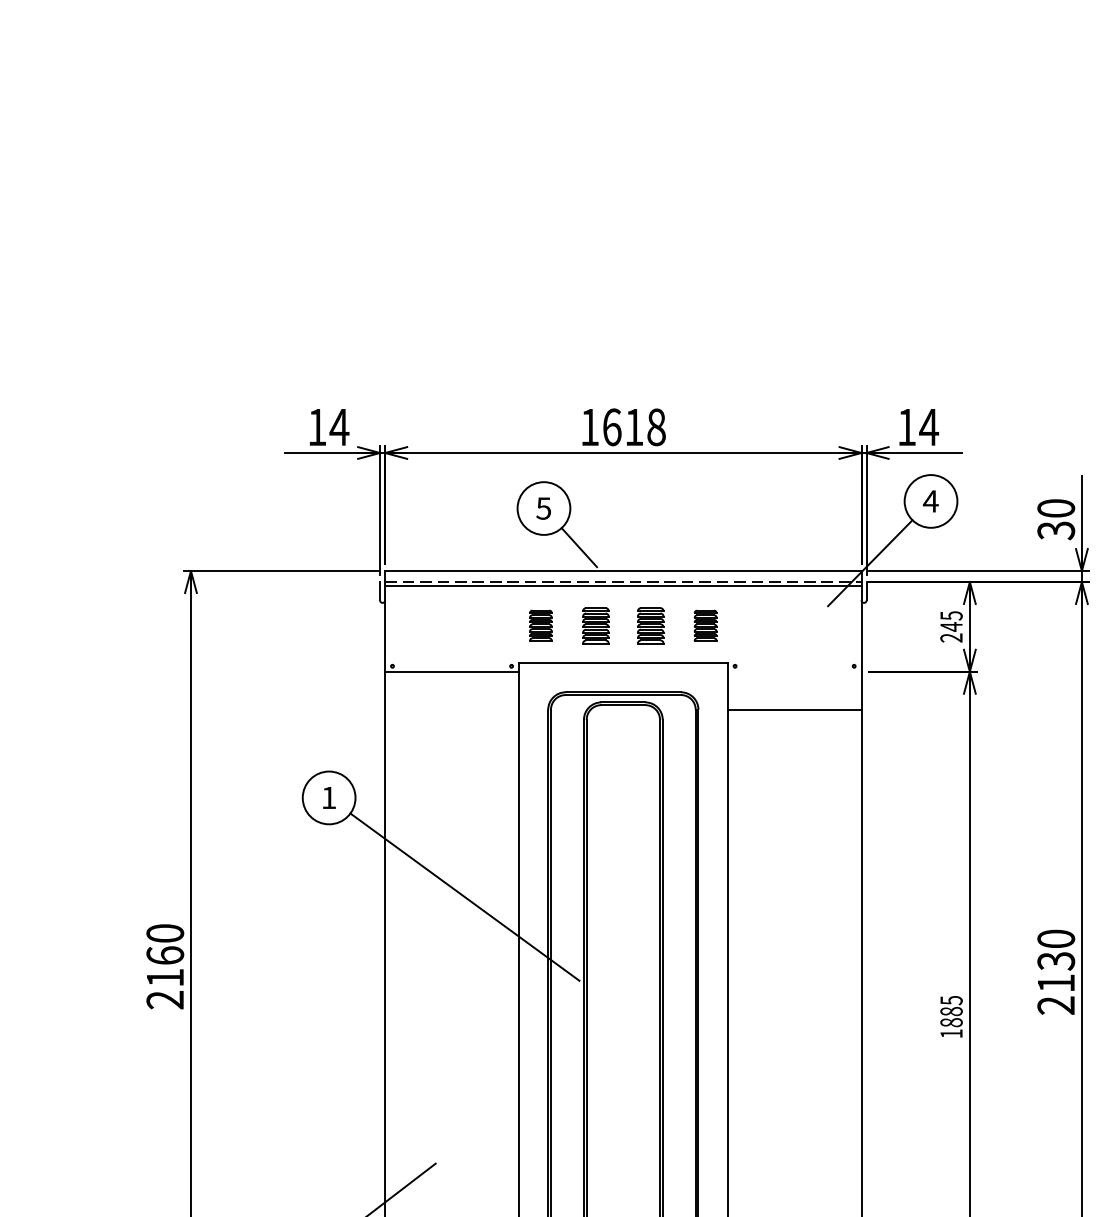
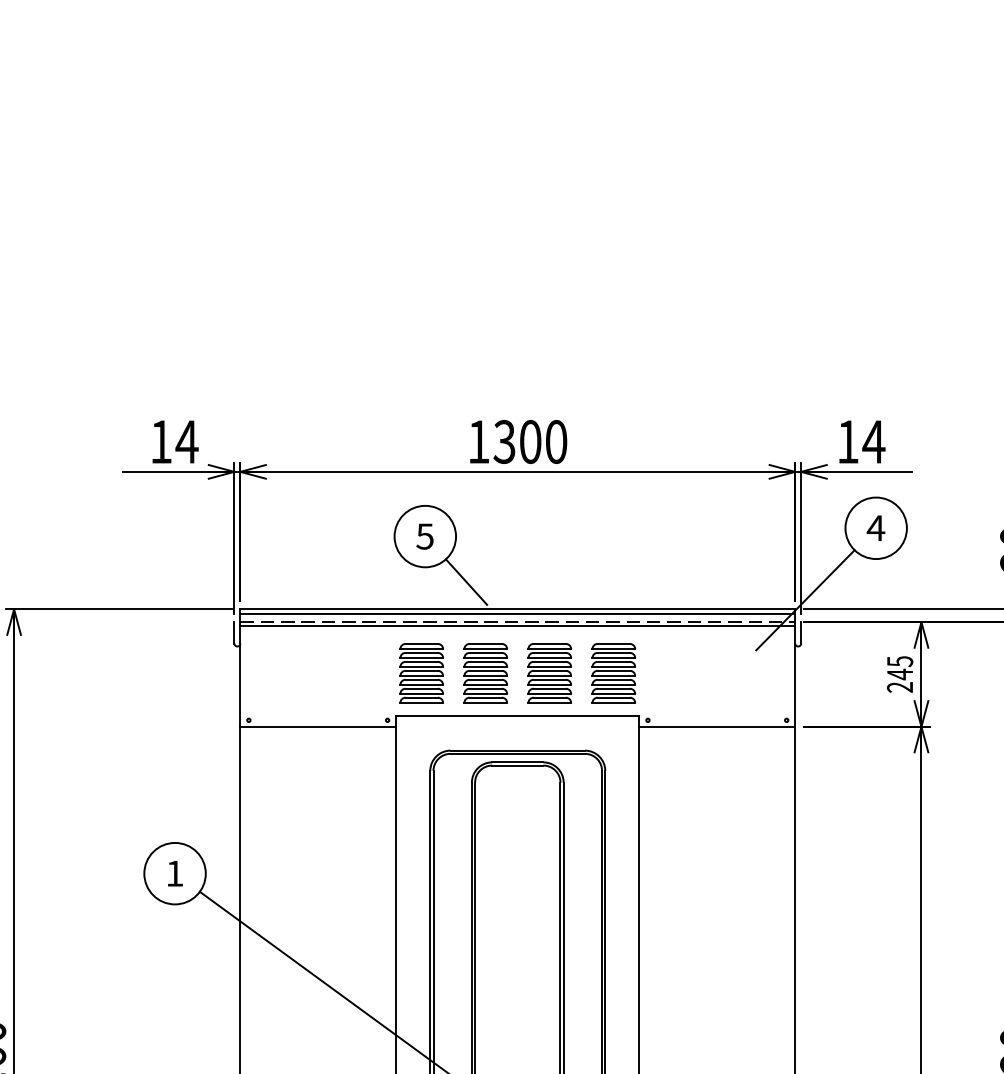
text: (633, 427) -> (529, 442), 1618 -> 1300
line: (623, 574) -> (517, 613), added
part: (540, 625) -> (421, 672), size x1.67
part: (595, 625) -> (485, 672), size x1.43
part: (650, 625) -> (549, 672), size x1.43
part: (705, 625) -> (613, 672), size x1.67
line: (794, 709) -> (717, 726), moved

